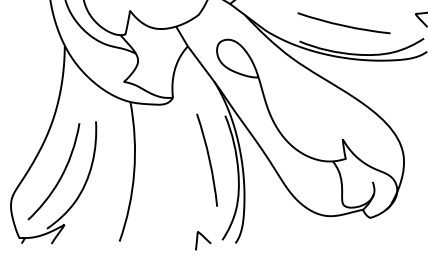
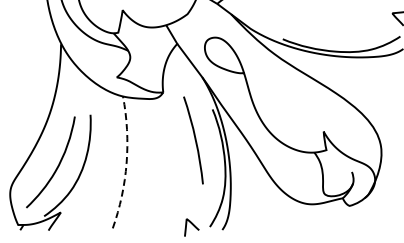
arc: (343, 24) -> (324, 23), removed
arc: (208, 159) -> (194, 139), moved
arc: (134, 172) -> (126, 163), solid -> dashed

